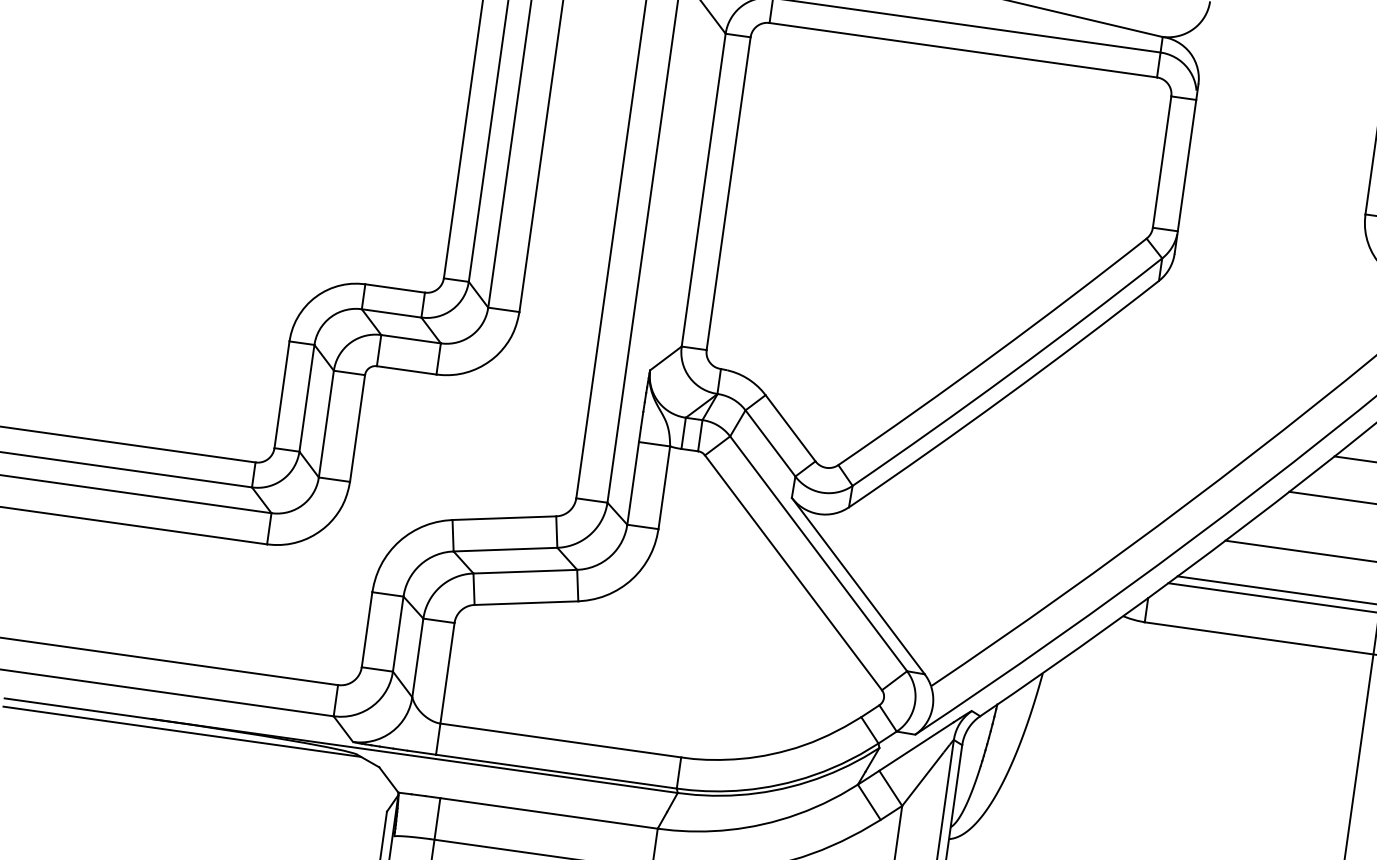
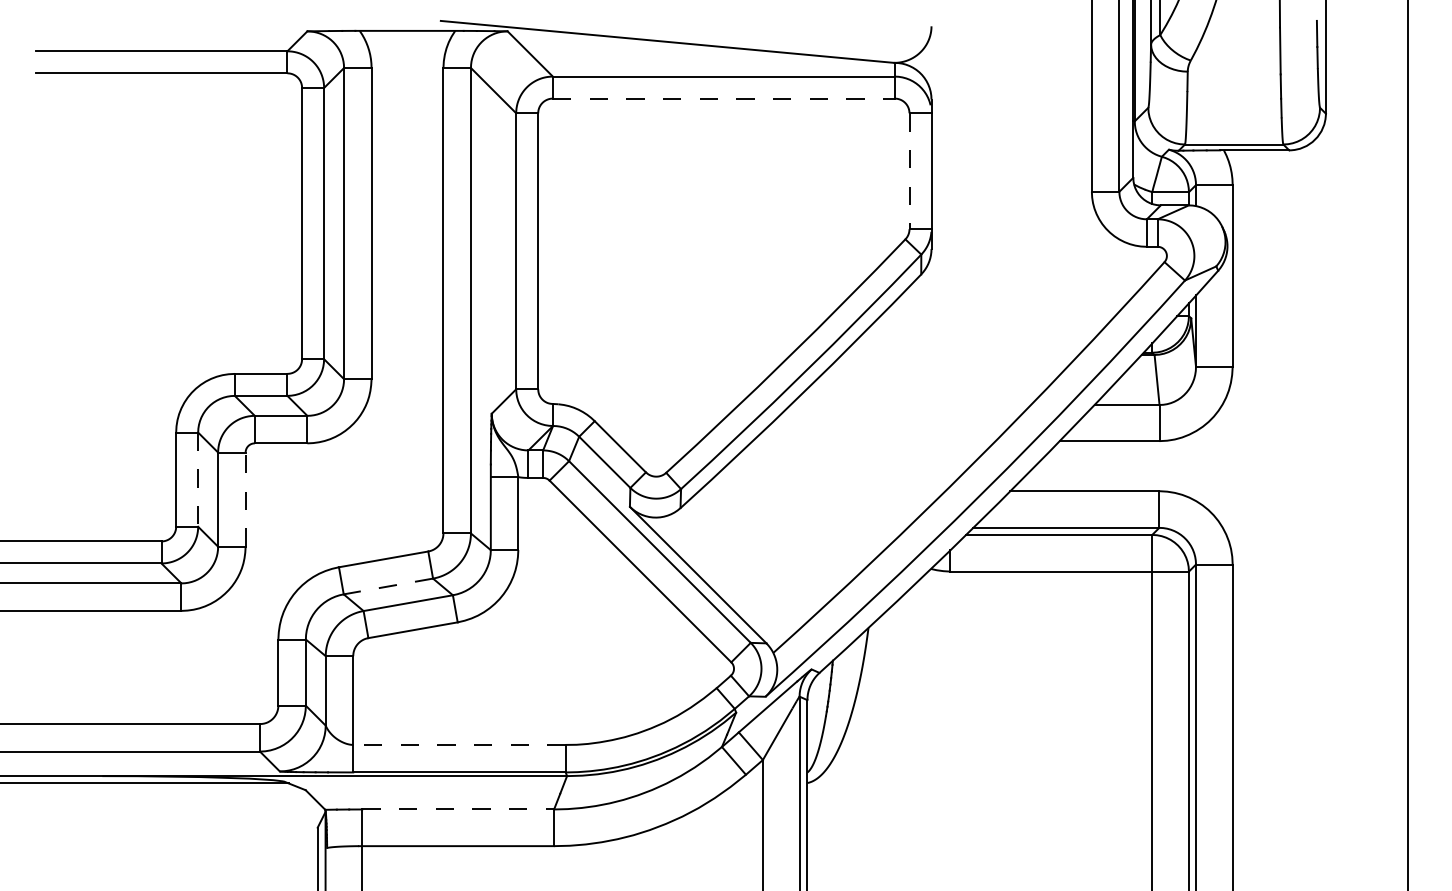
line: (962, 50) -> (723, 98), solid -> dashed
line: (1162, 162) -> (909, 171), solid -> dashed
line: (307, 399) -> (198, 480), solid -> dashed
line: (357, 428) -> (245, 499), solid -> dashed
line: (504, 549) -> (387, 586), solid -> dashed
line: (559, 739) -> (458, 744), solid -> dashed
line: (549, 813) -> (458, 809), solid -> dashed

